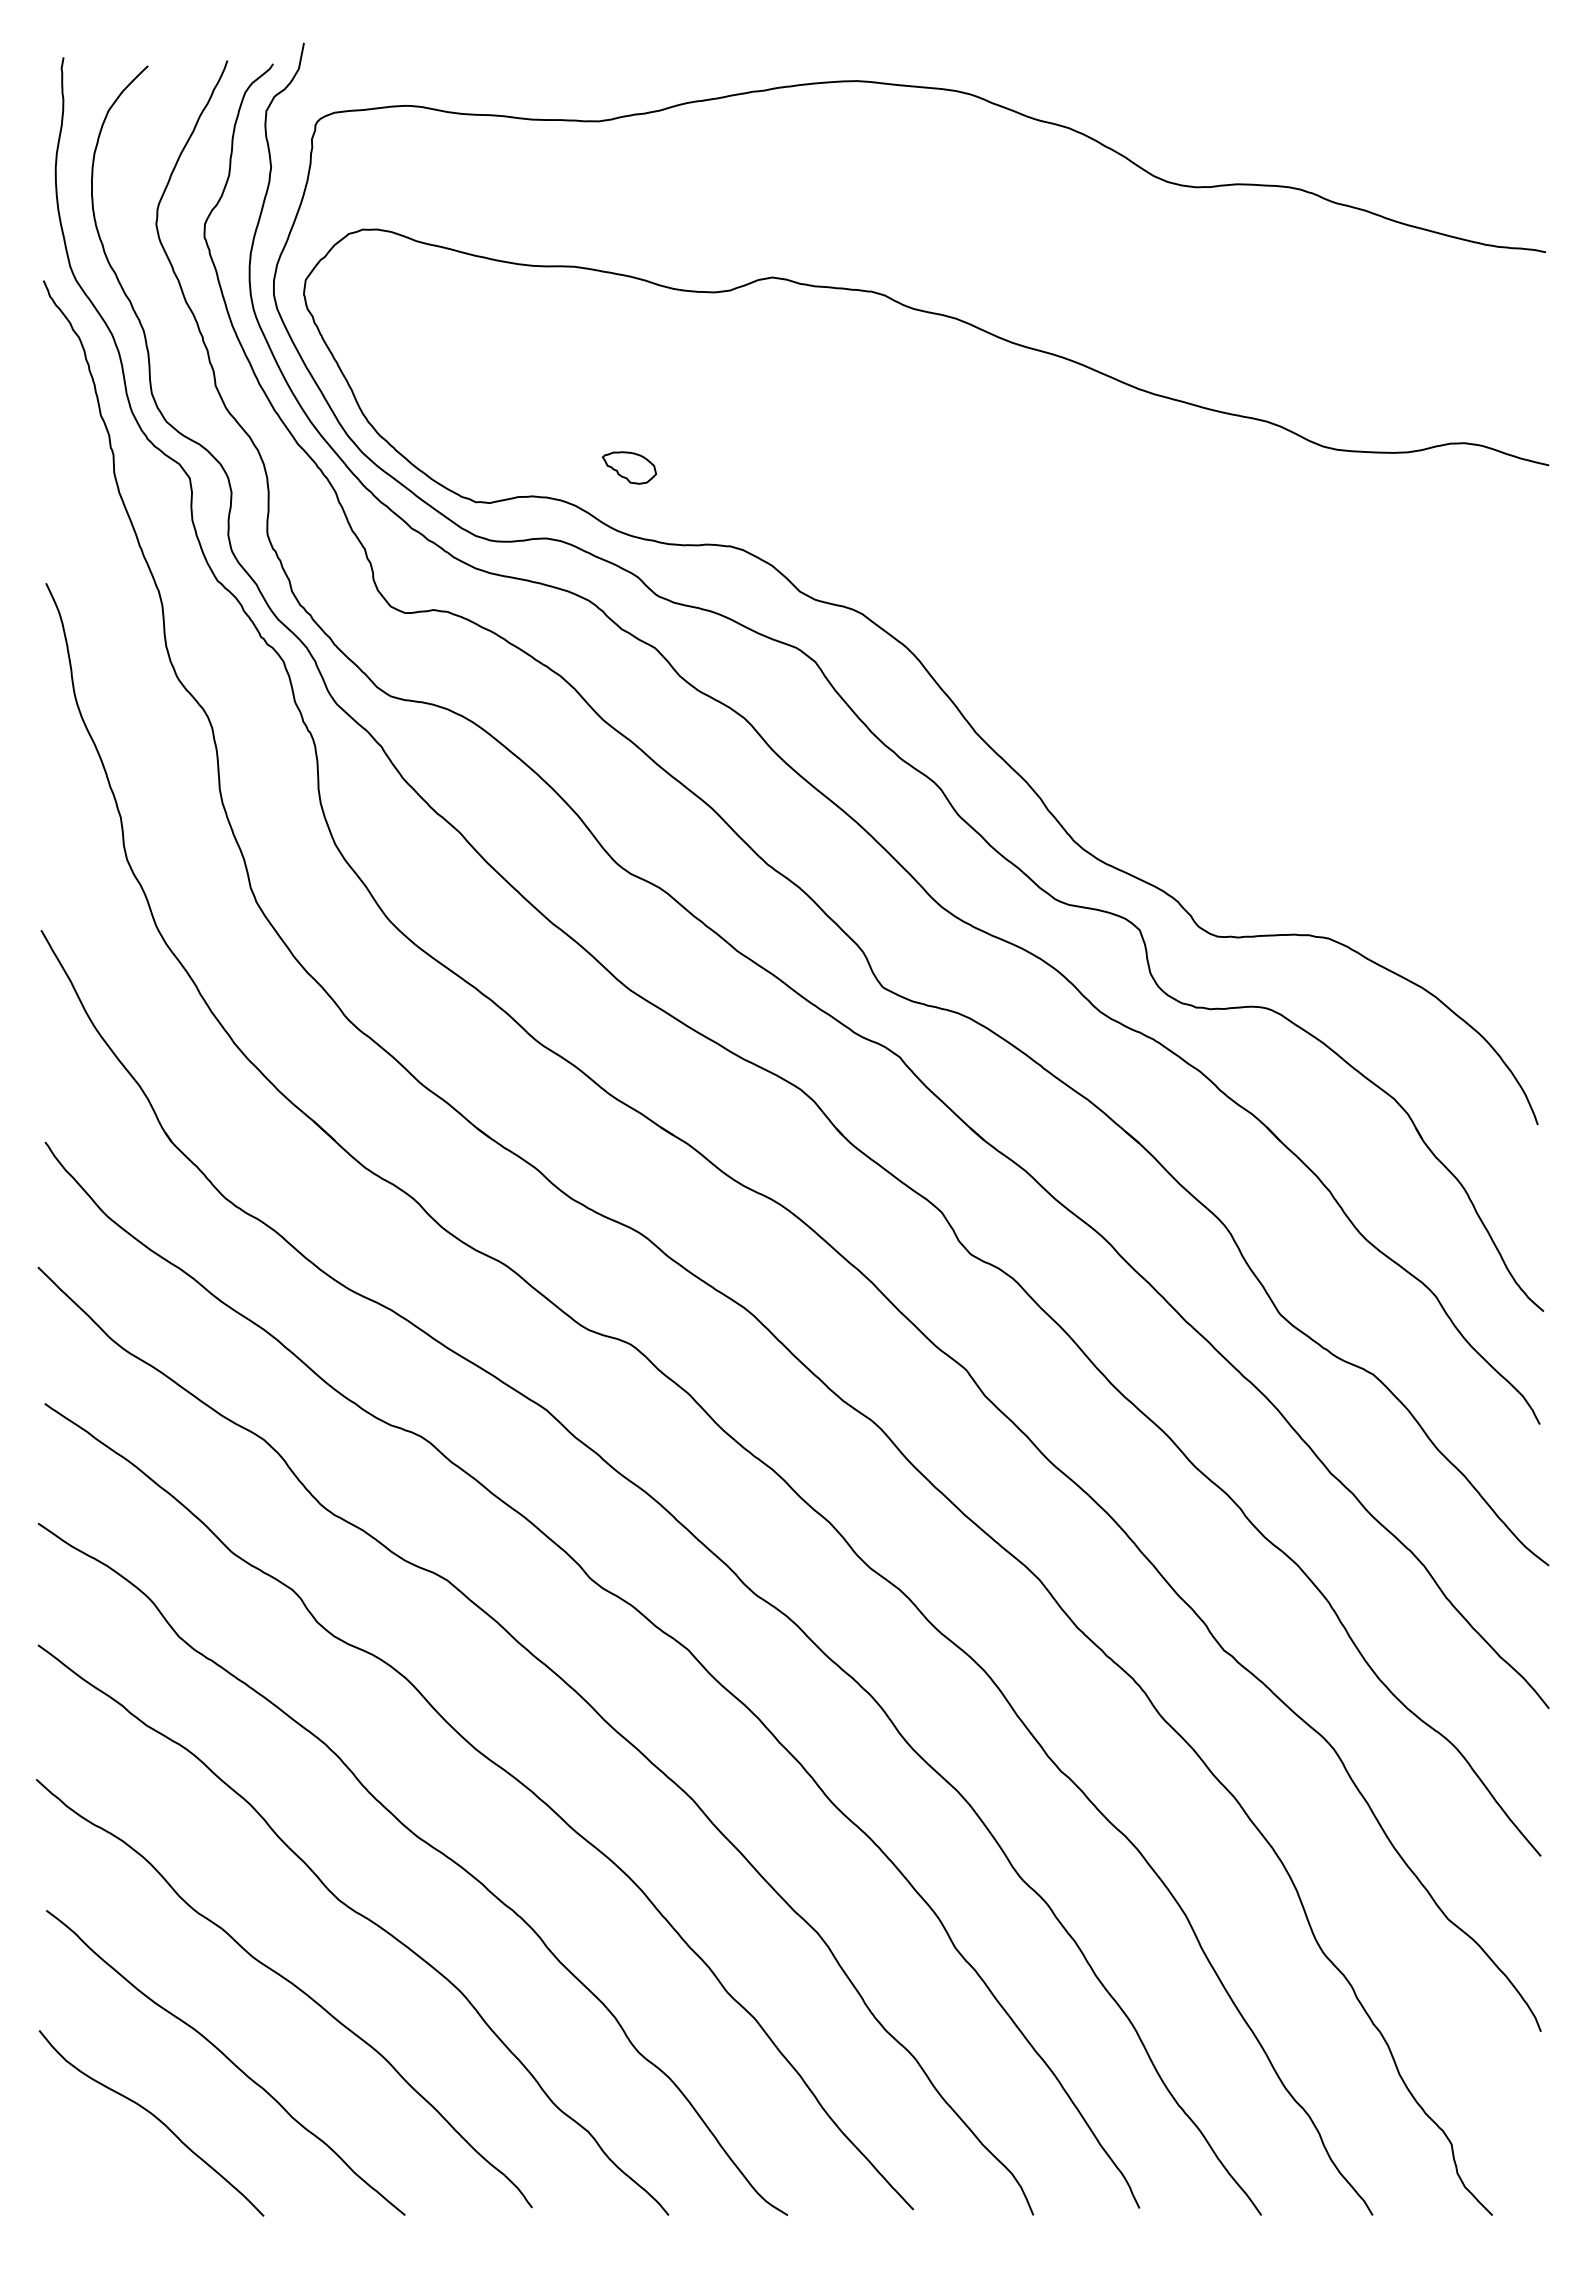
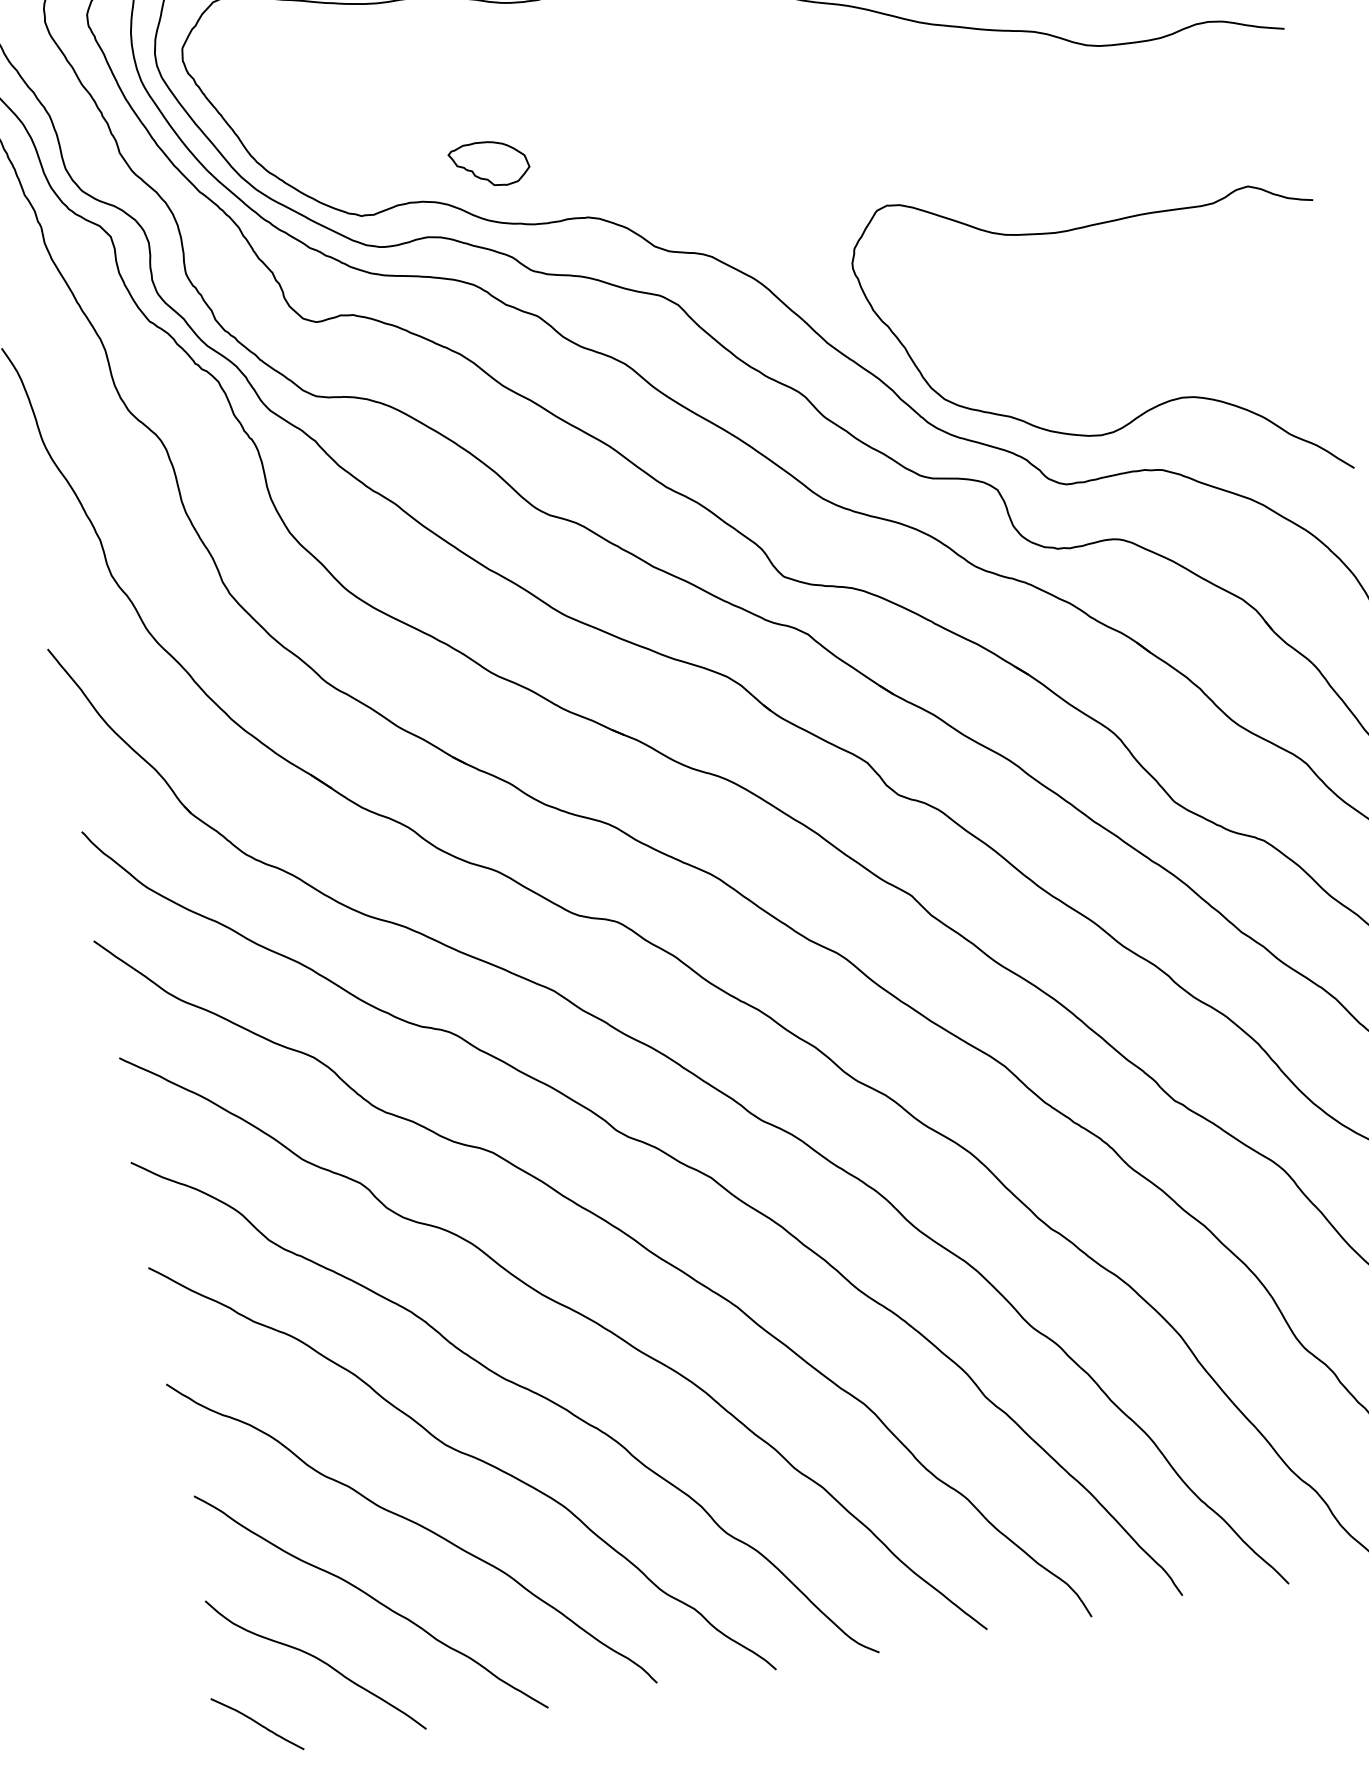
part: (629, 467) -> (489, 163), size x1.67
curve: (1317, 870) -> (1142, 412), added
curve: (74, 2178) -> (257, 1723), added

